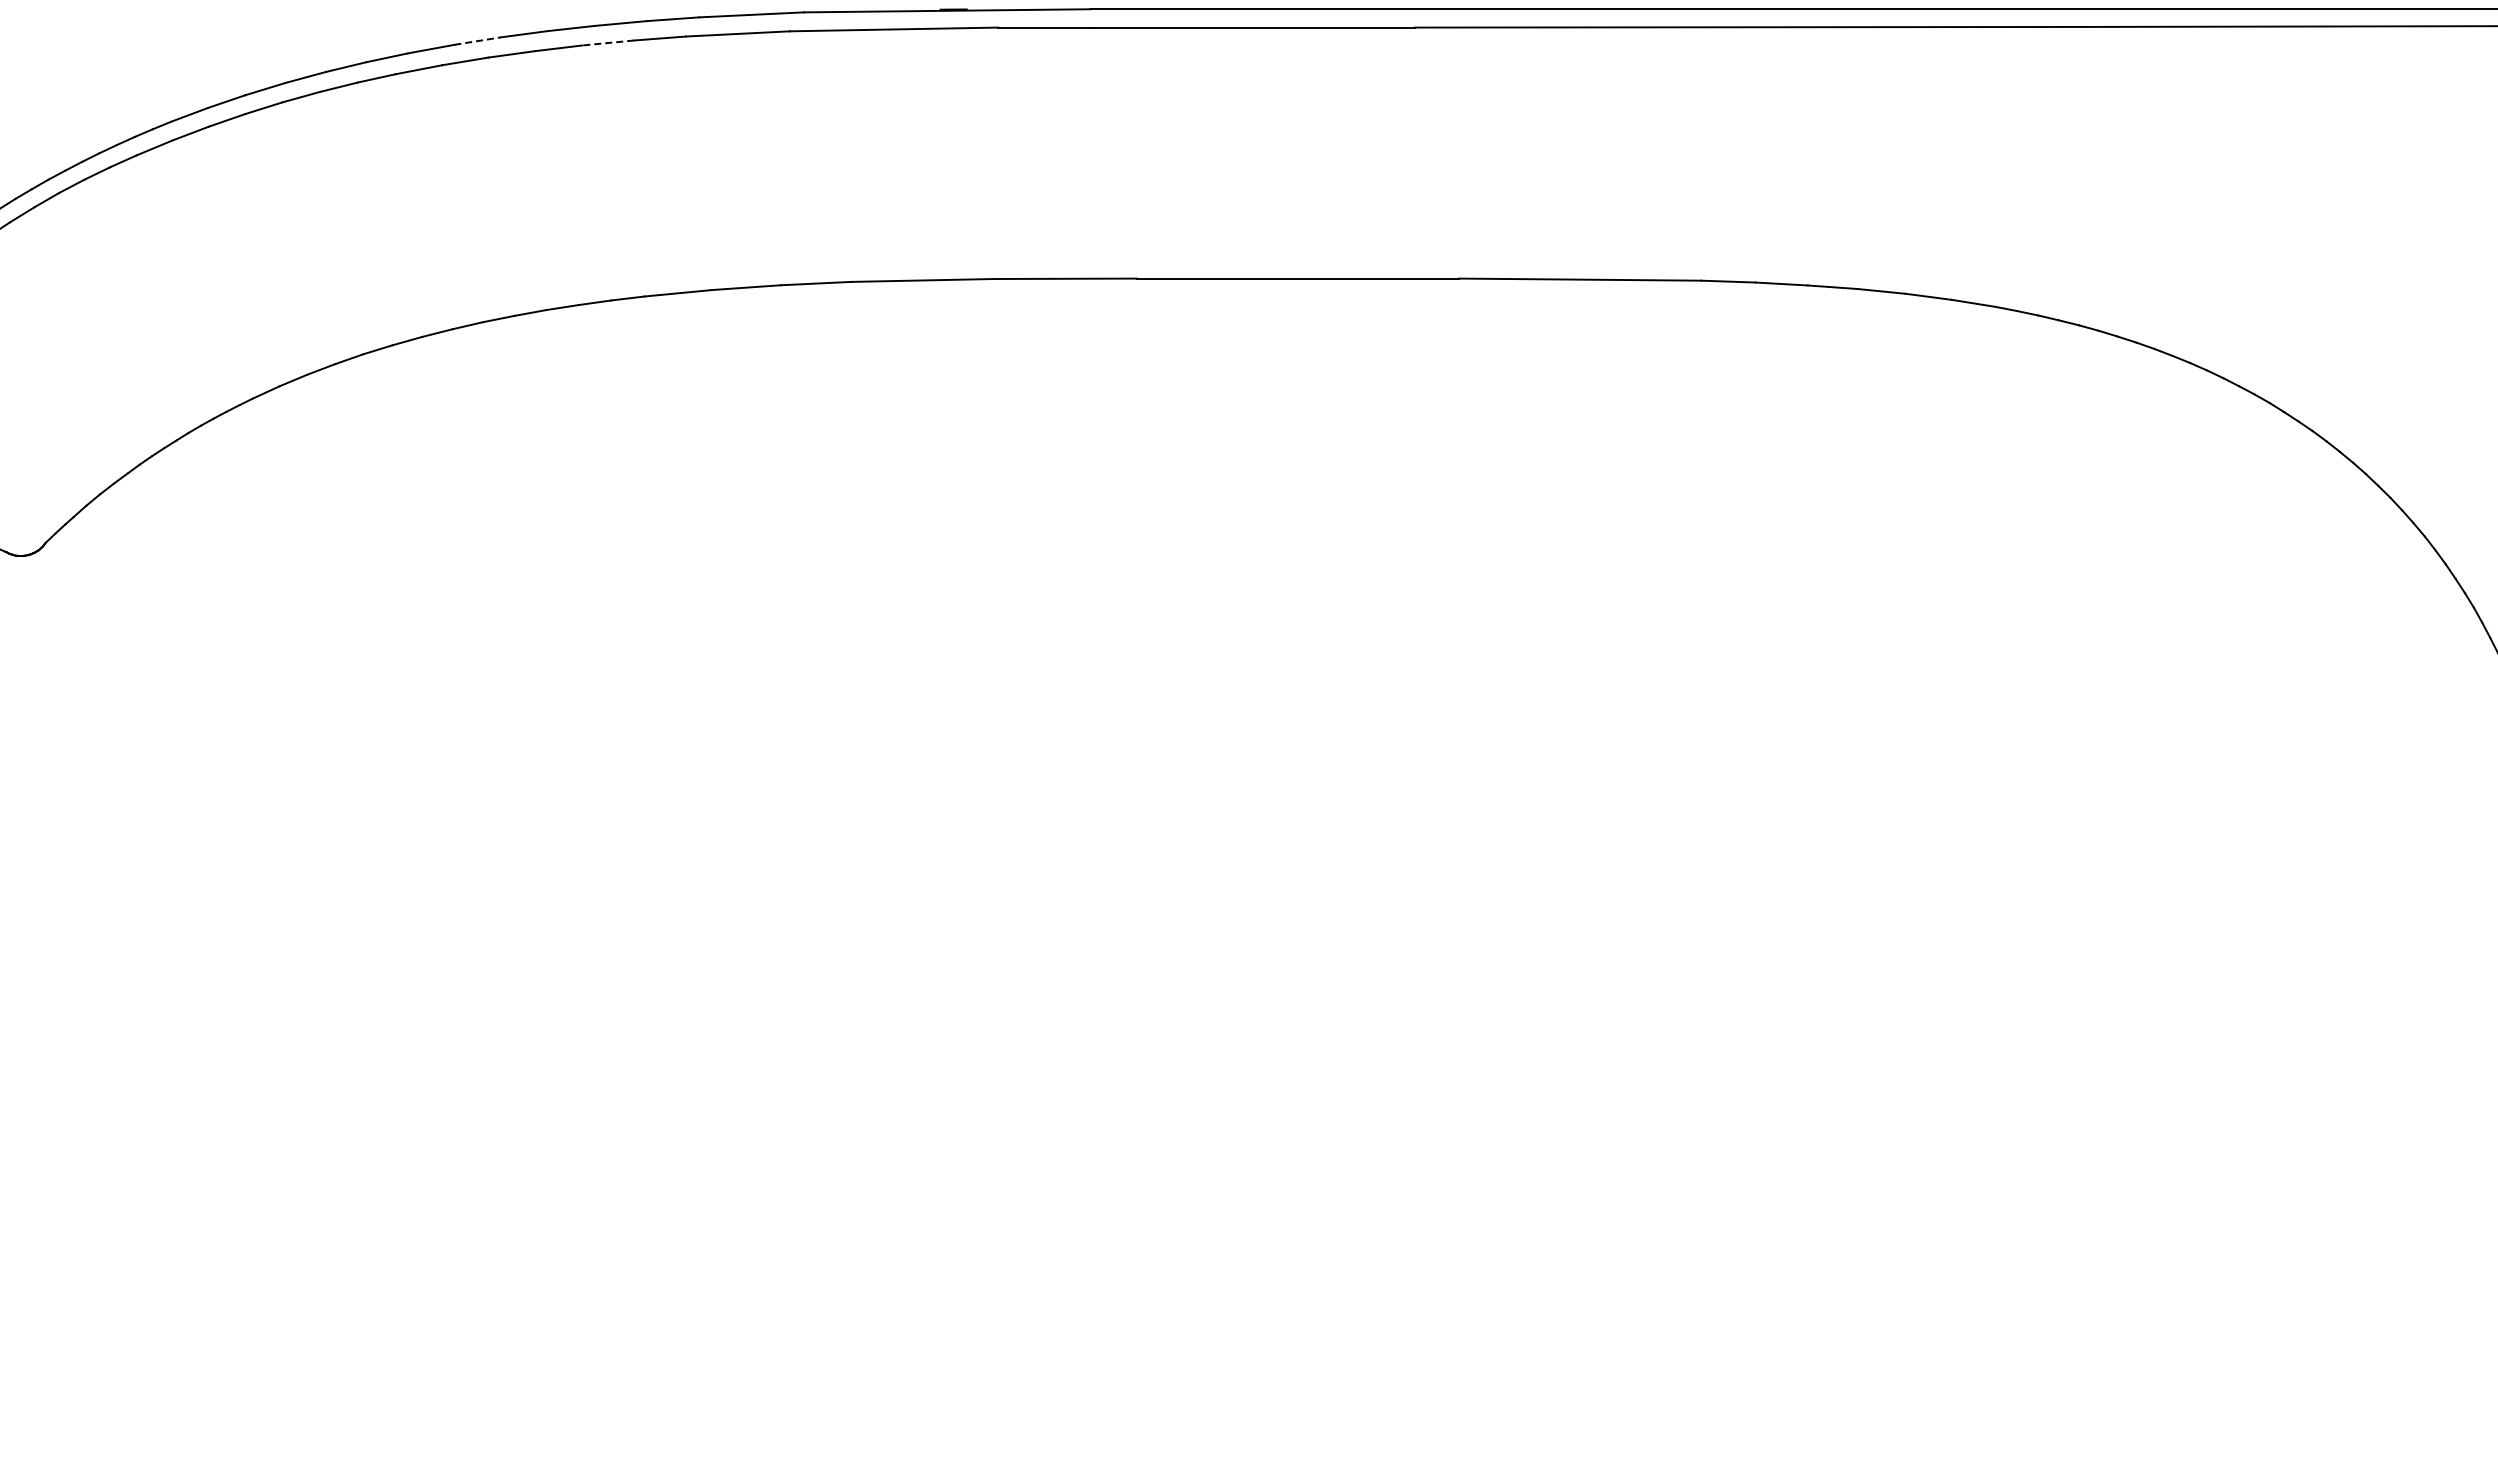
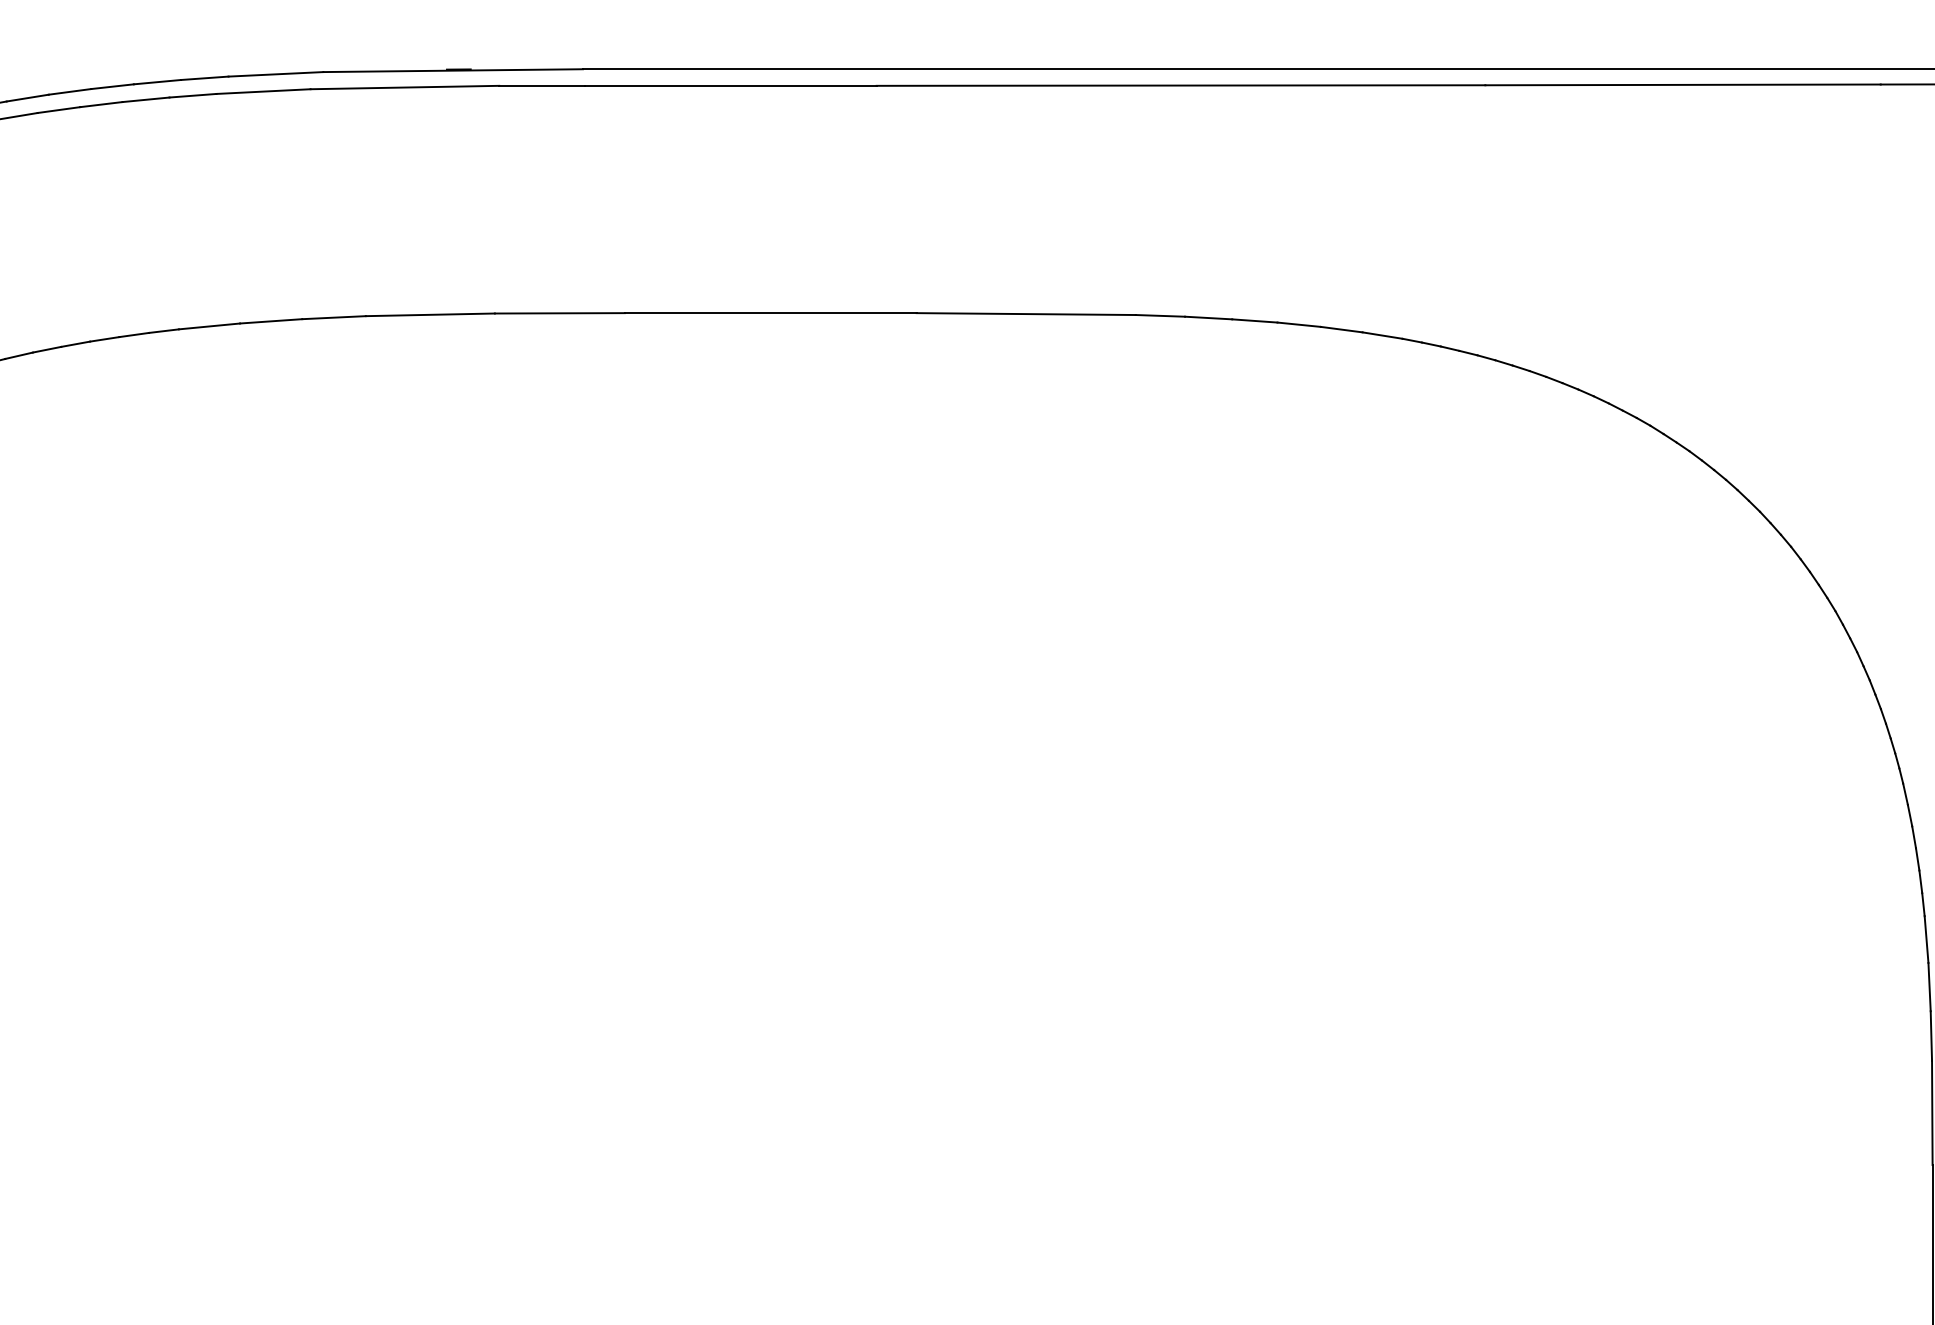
line: (477, 41) -> (27, 98), dashed -> solid
line: (607, 43) -> (145, 100), dashed -> solid

